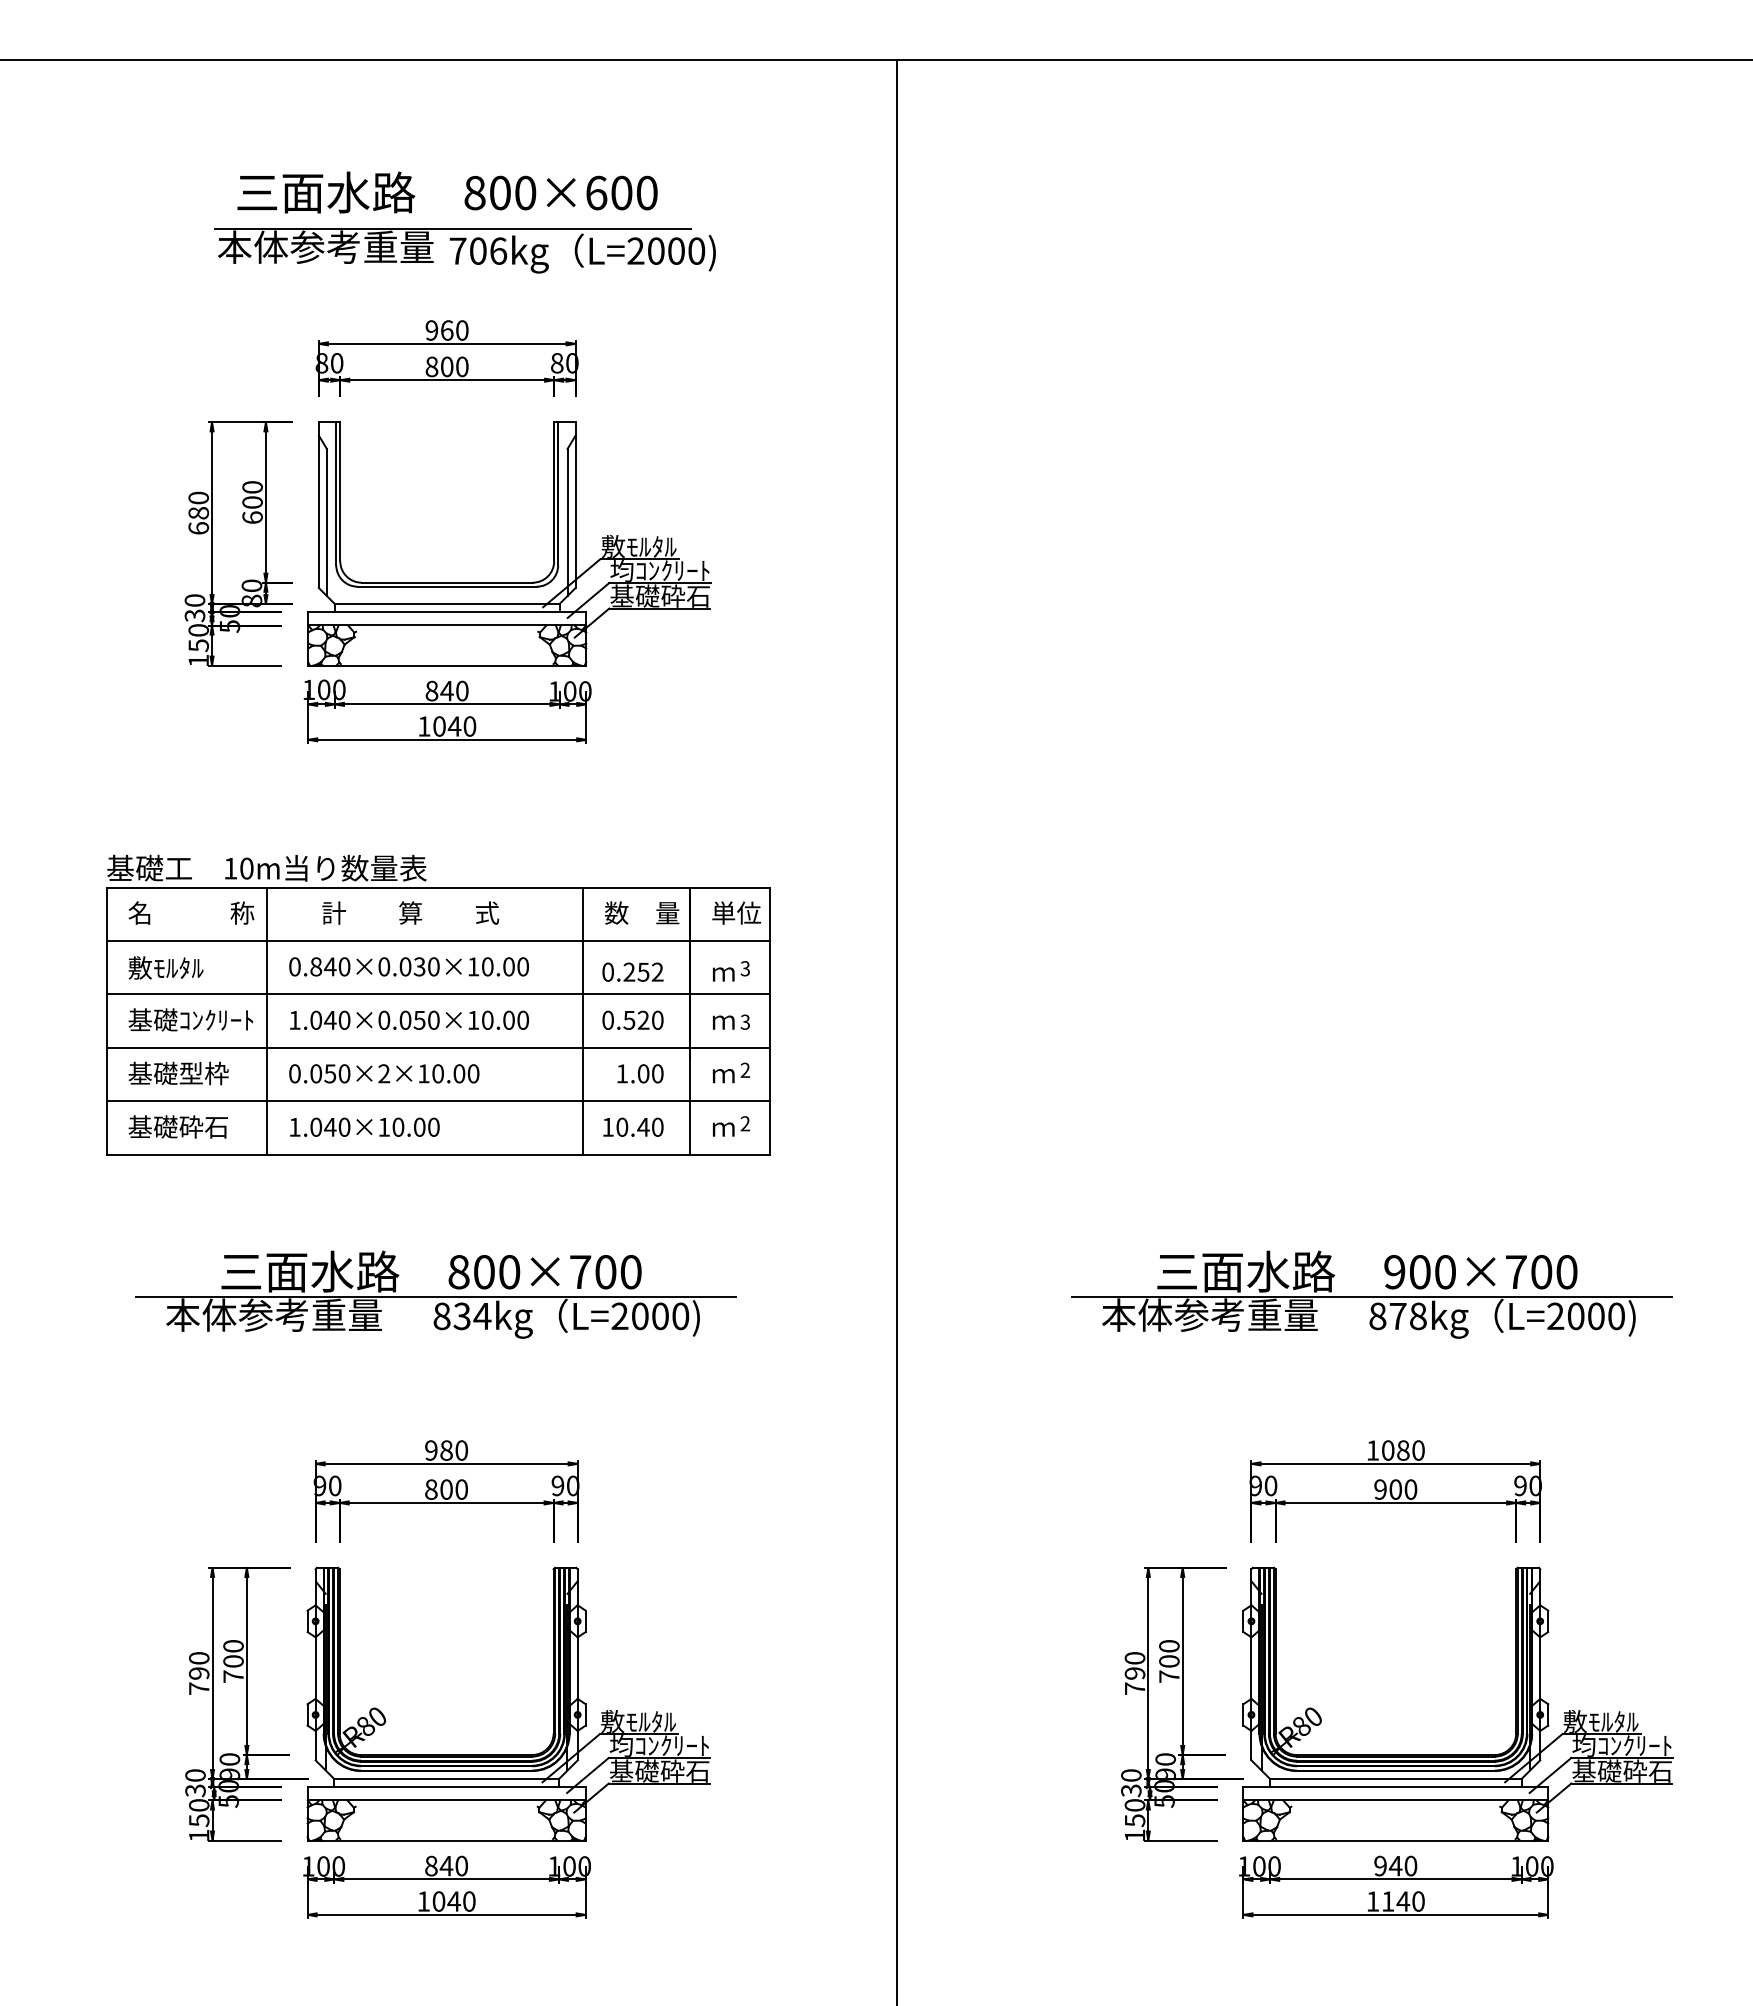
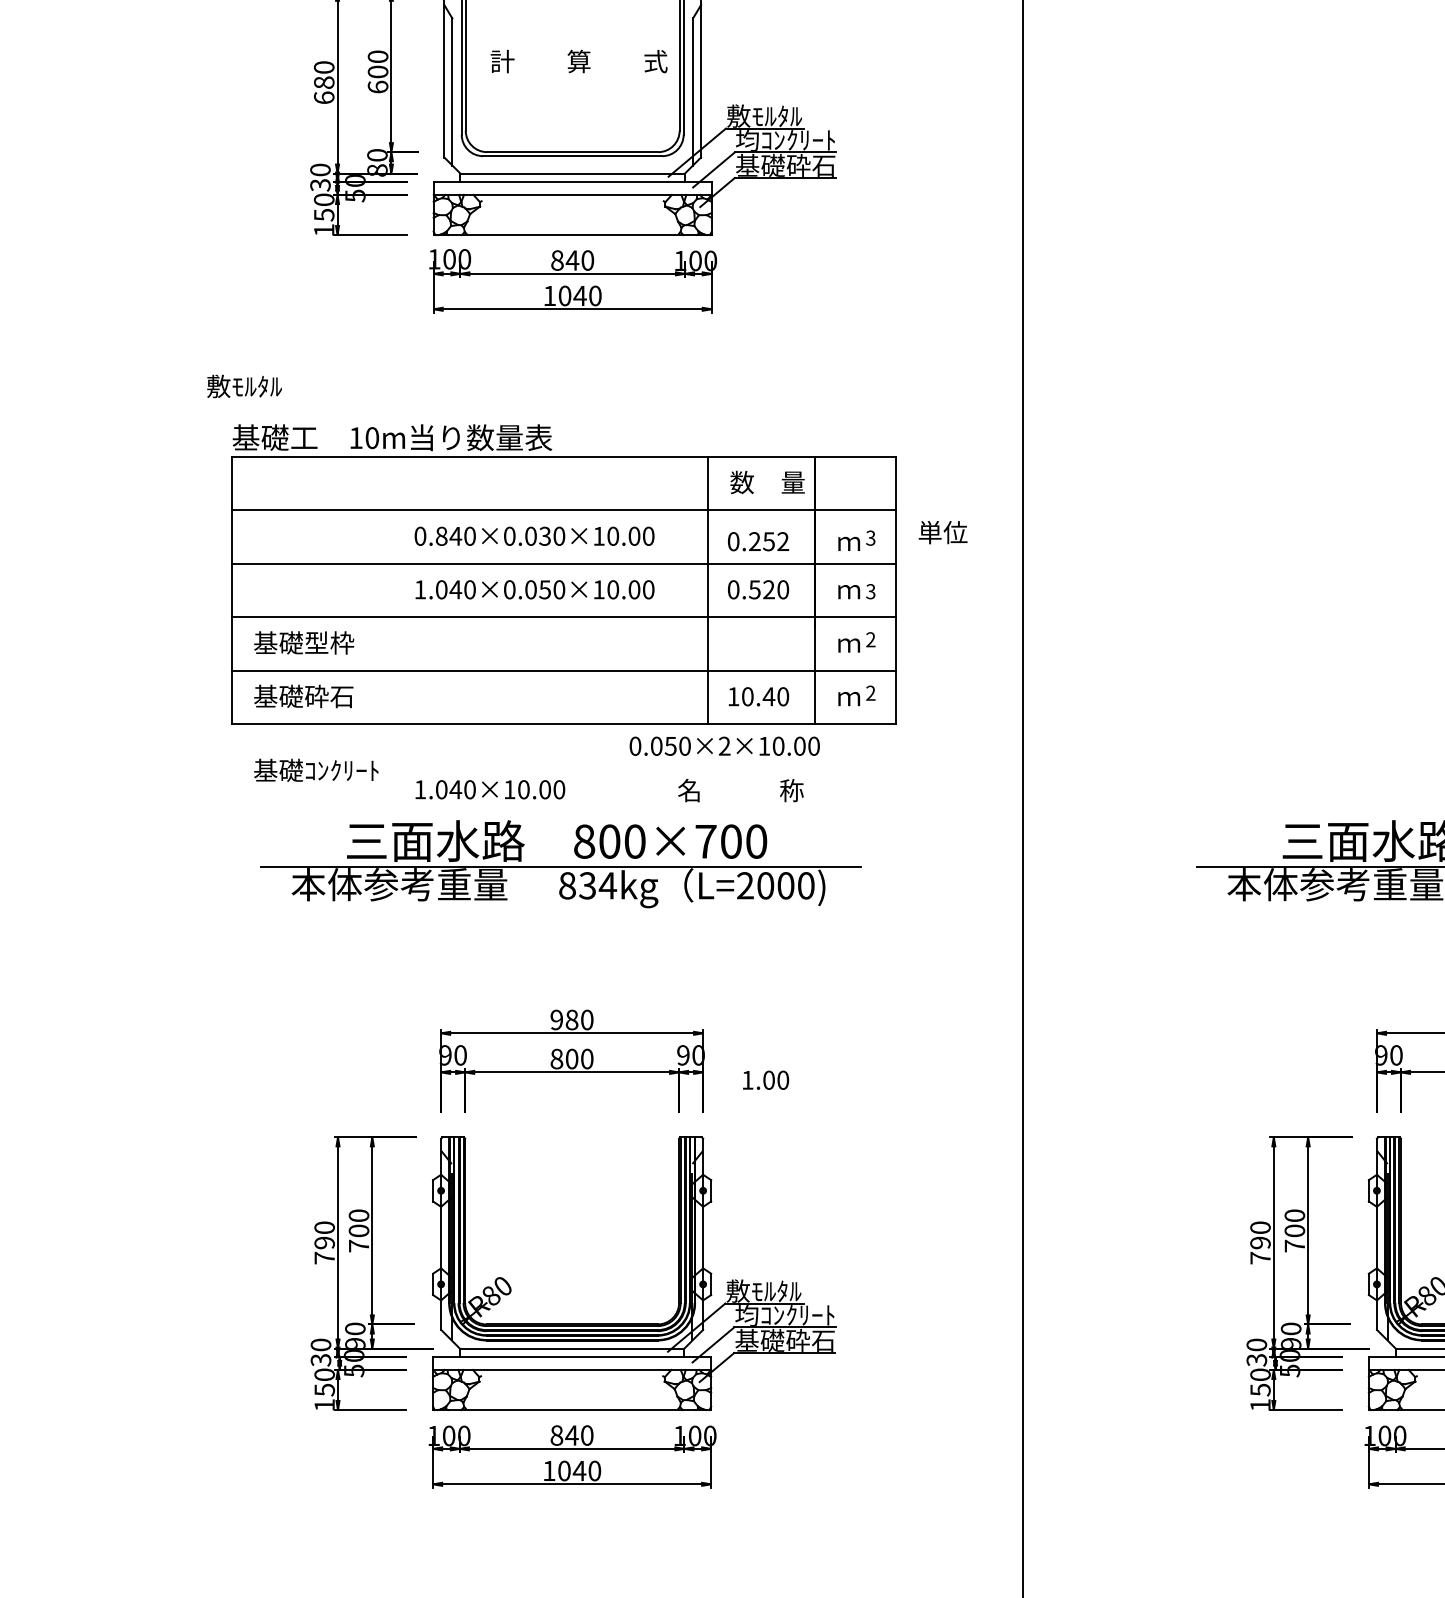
text: (191, 912) -> (740, 789), moved
text: (410, 912) -> (578, 60), moved
text: (736, 912) -> (942, 531), moved
text: (165, 967) -> (243, 385), moved
text: (190, 1019) -> (315, 769), moved
line: (266, 1020) -> (391, 589), removed
text: (384, 1073) -> (724, 745), moved
text: (640, 1073) -> (765, 1079), moved
text: (364, 1126) -> (489, 788), moved

